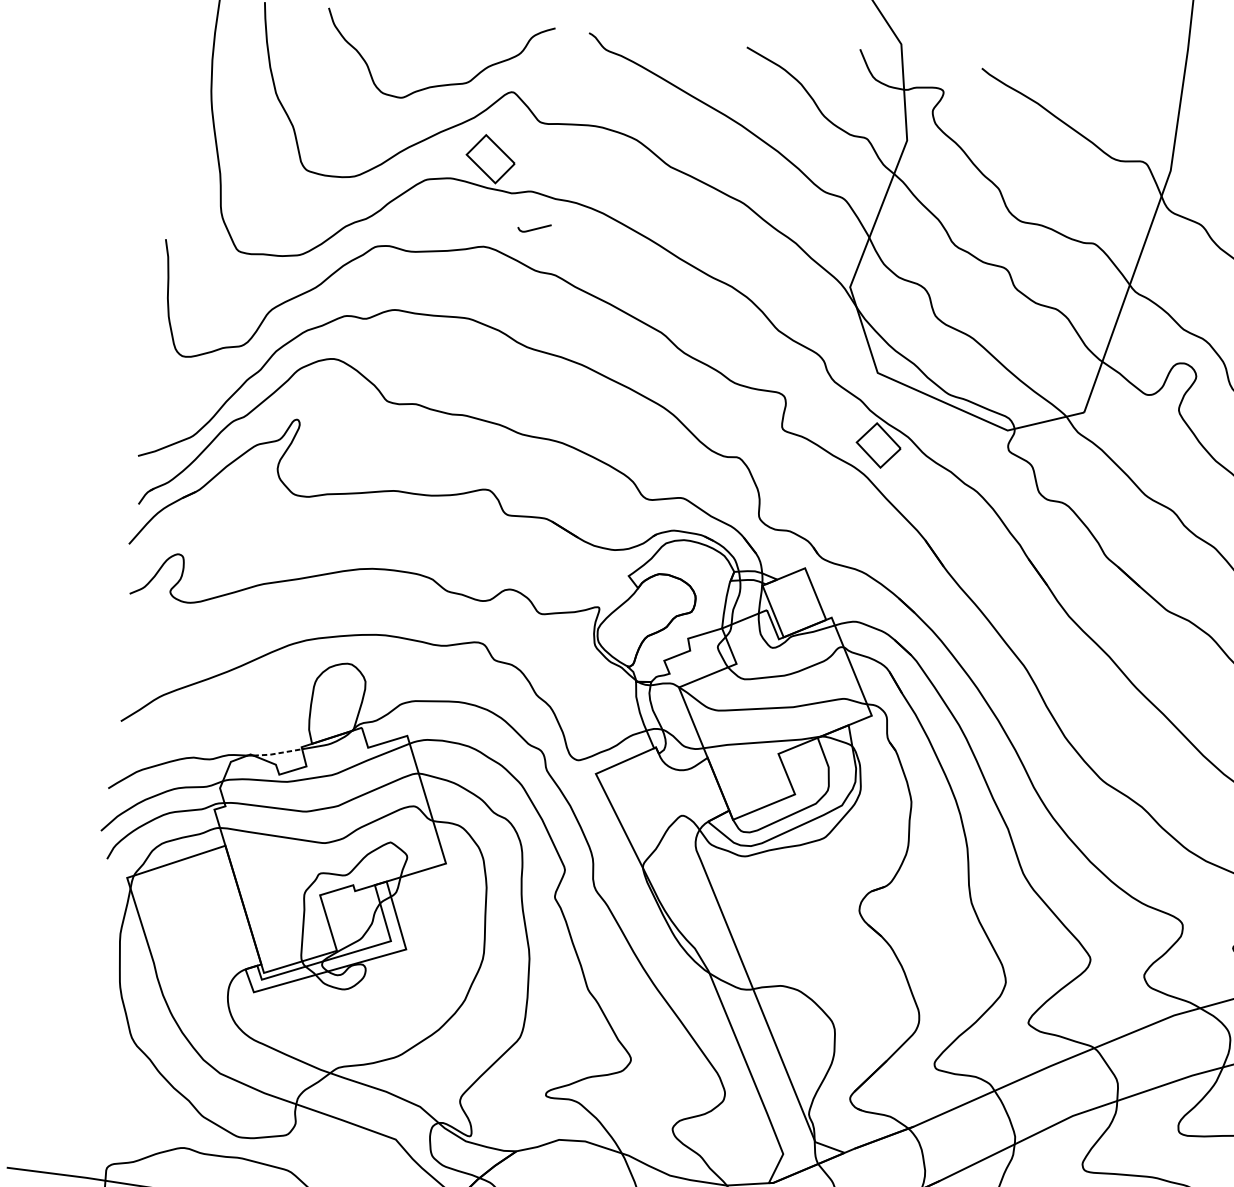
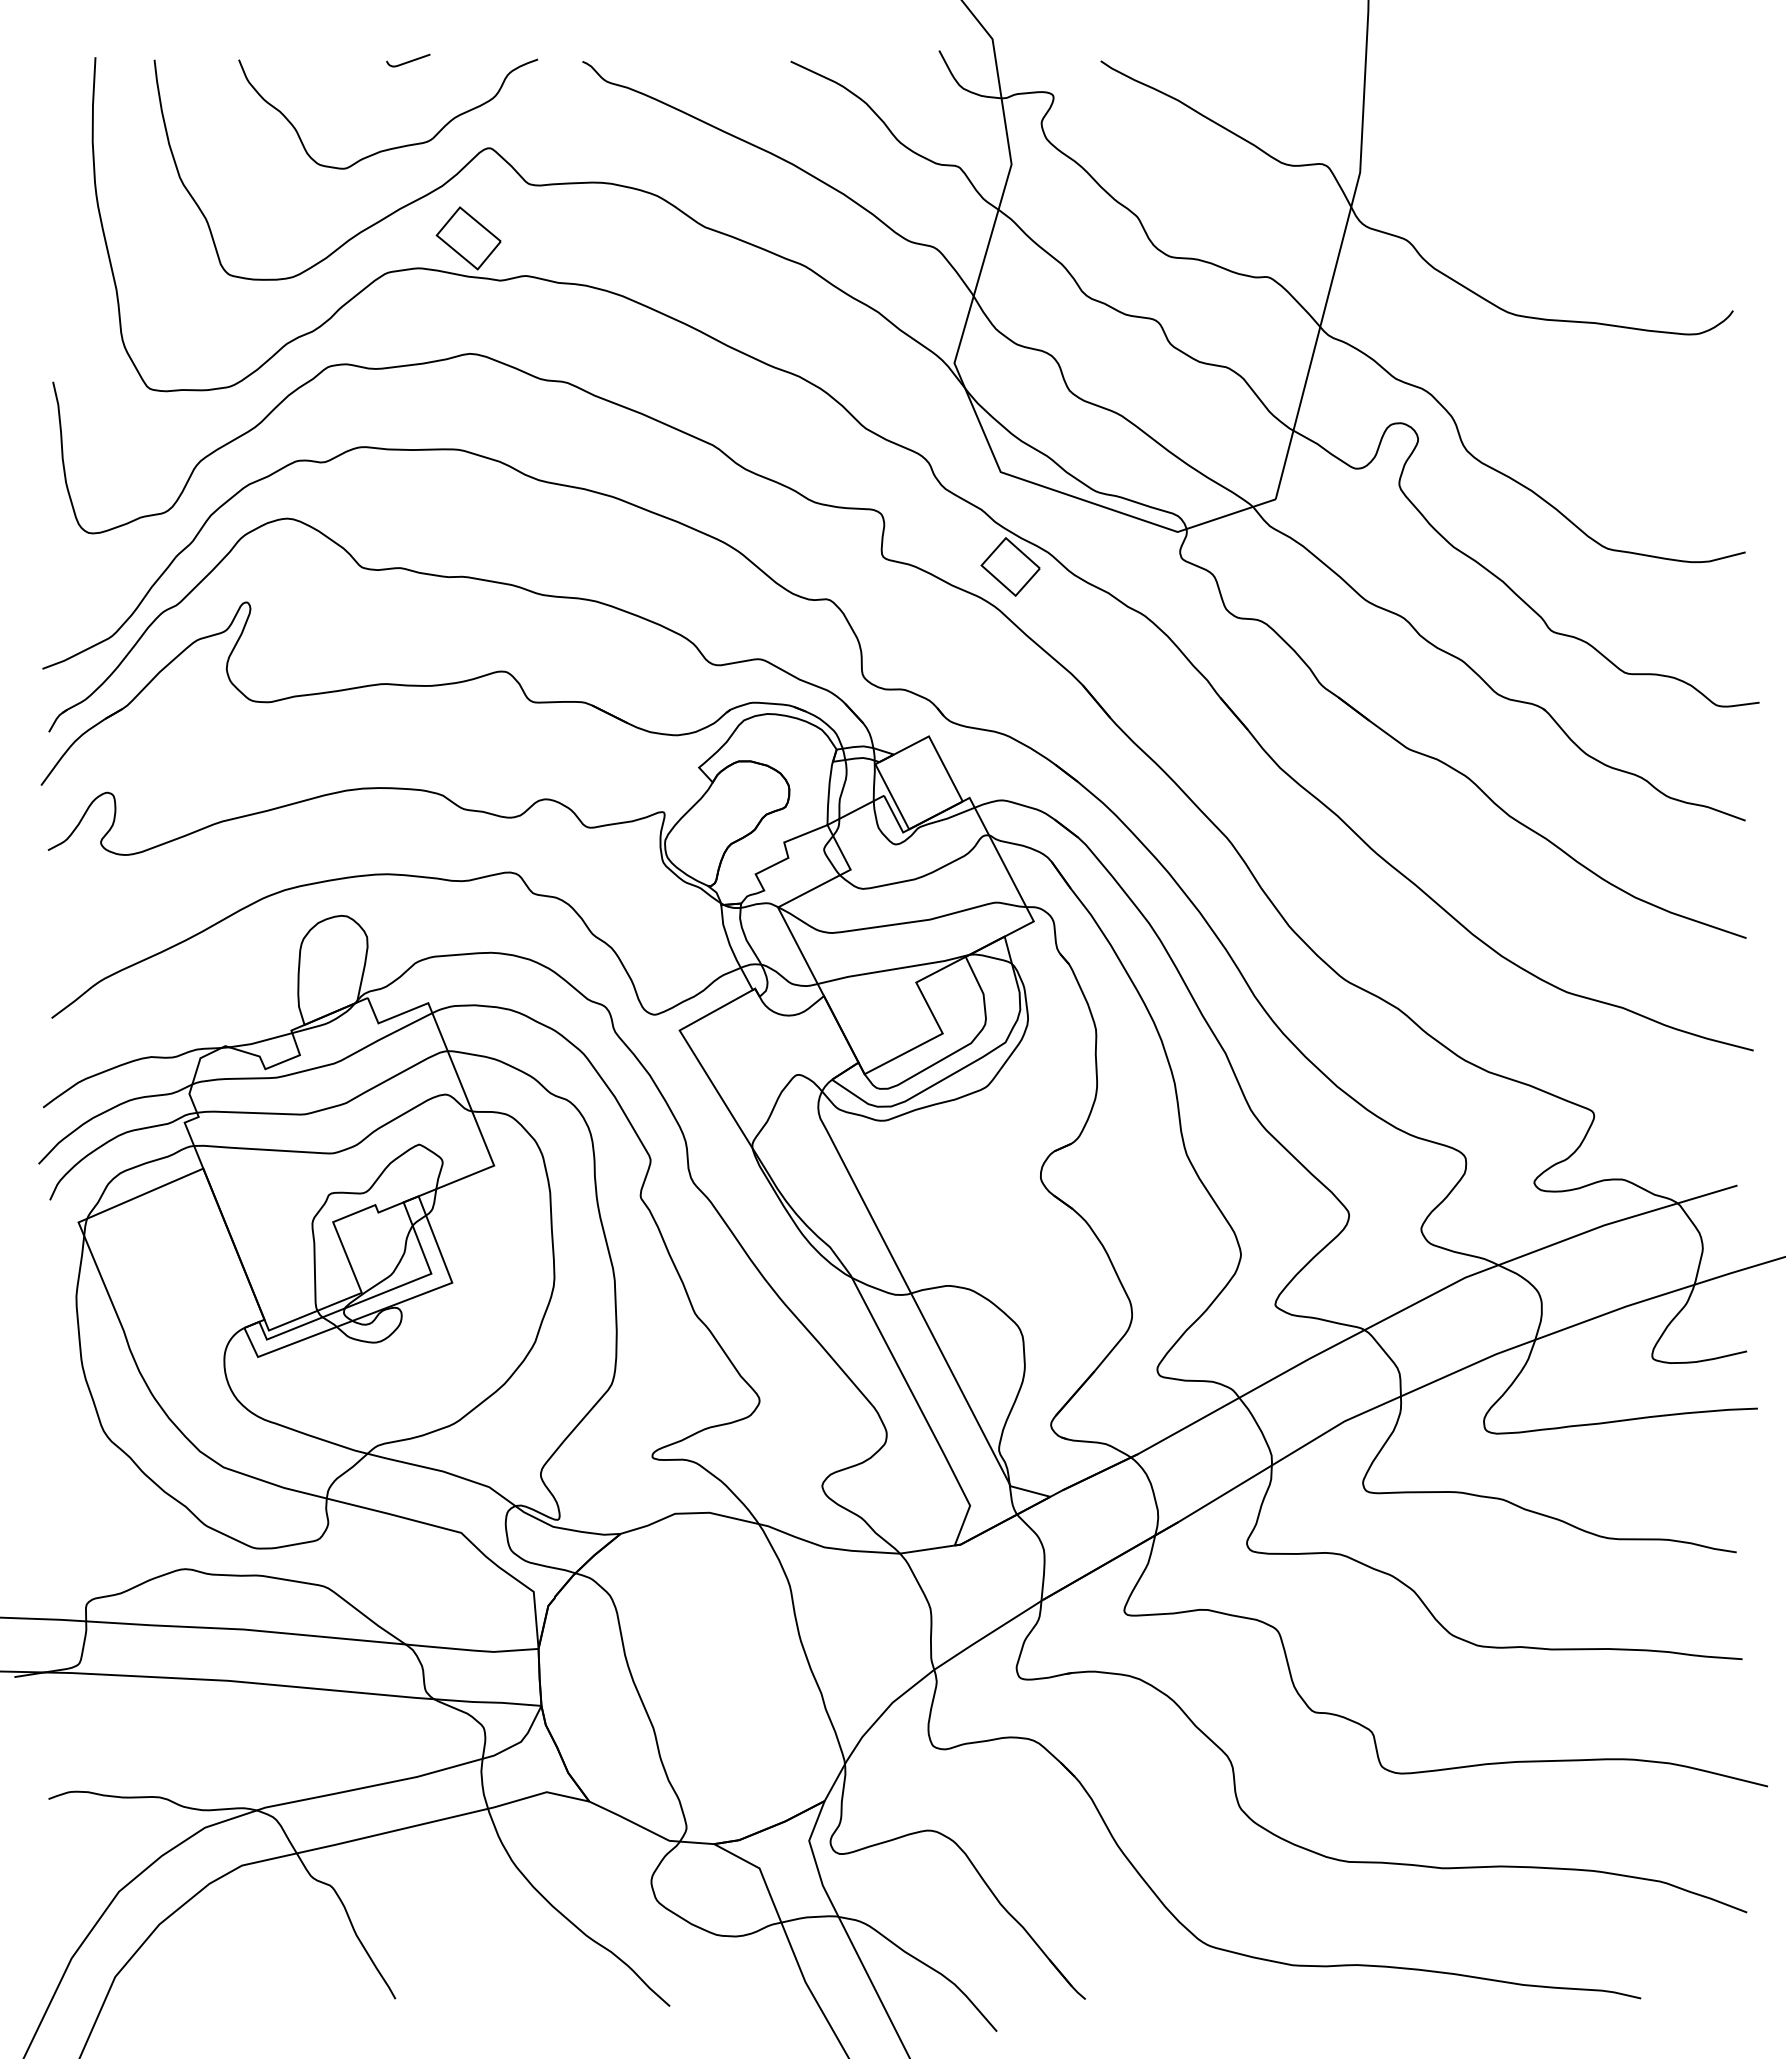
curve: (535, 228) -> (409, 60), moved
line: (277, 753) -> (260, 1041), dashed -> solid

